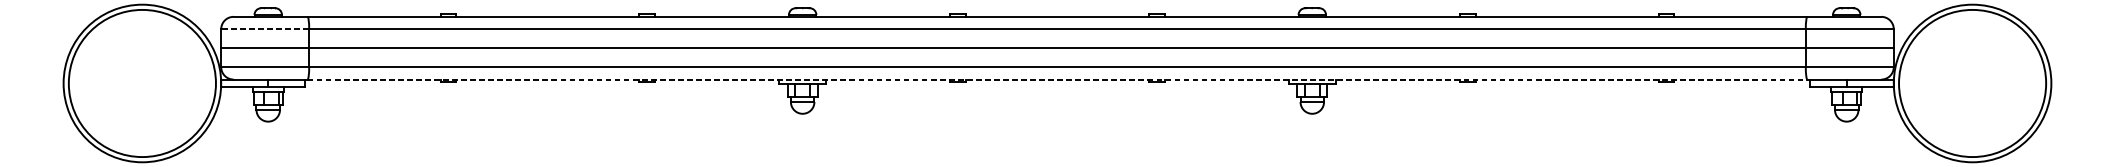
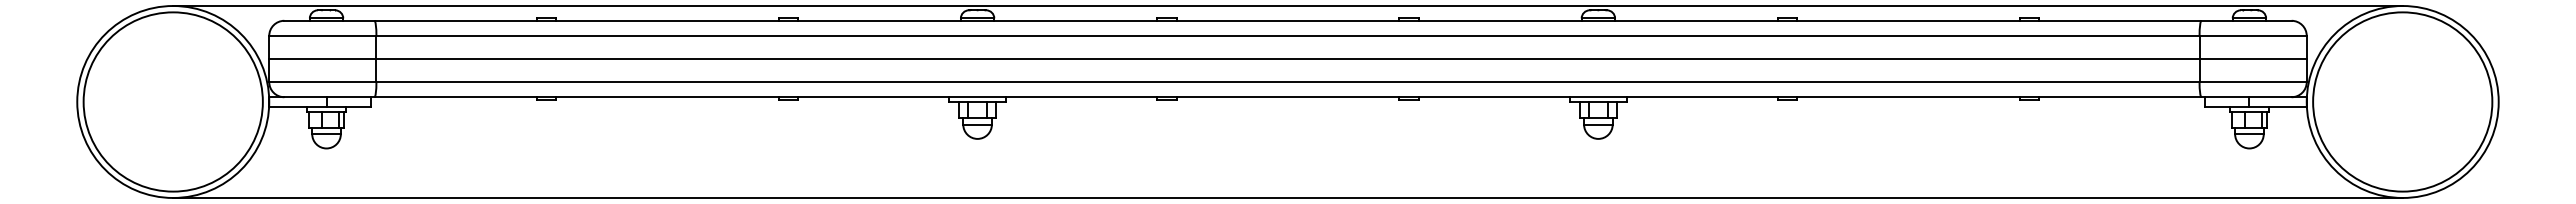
line: (1057, 5) -> (1287, 6), added
line: (264, 28) -> (322, 35), dashed -> solid
line: (1057, 79) -> (1288, 97), dashed -> solid
line: (1057, 161) -> (1287, 197), added

